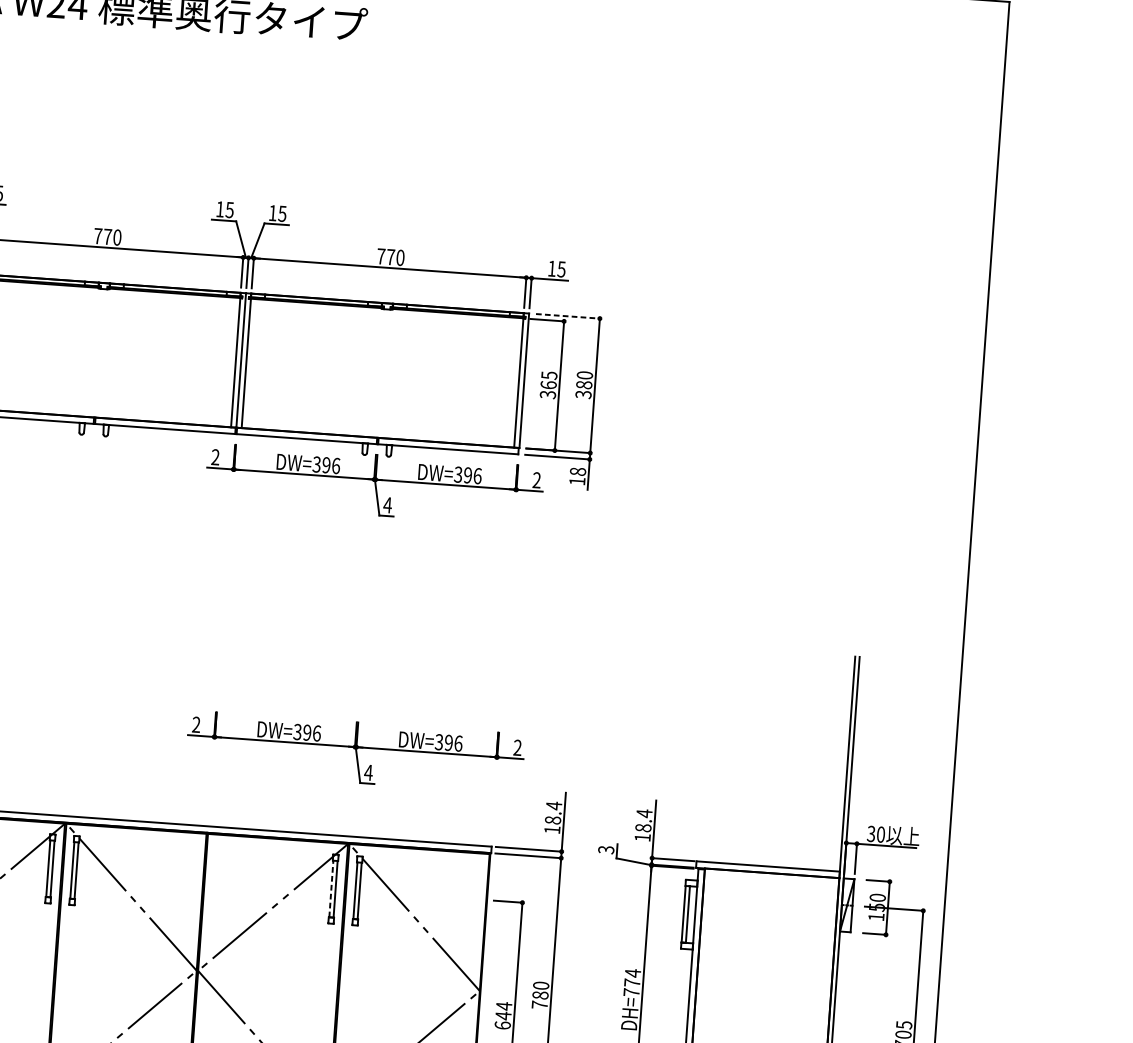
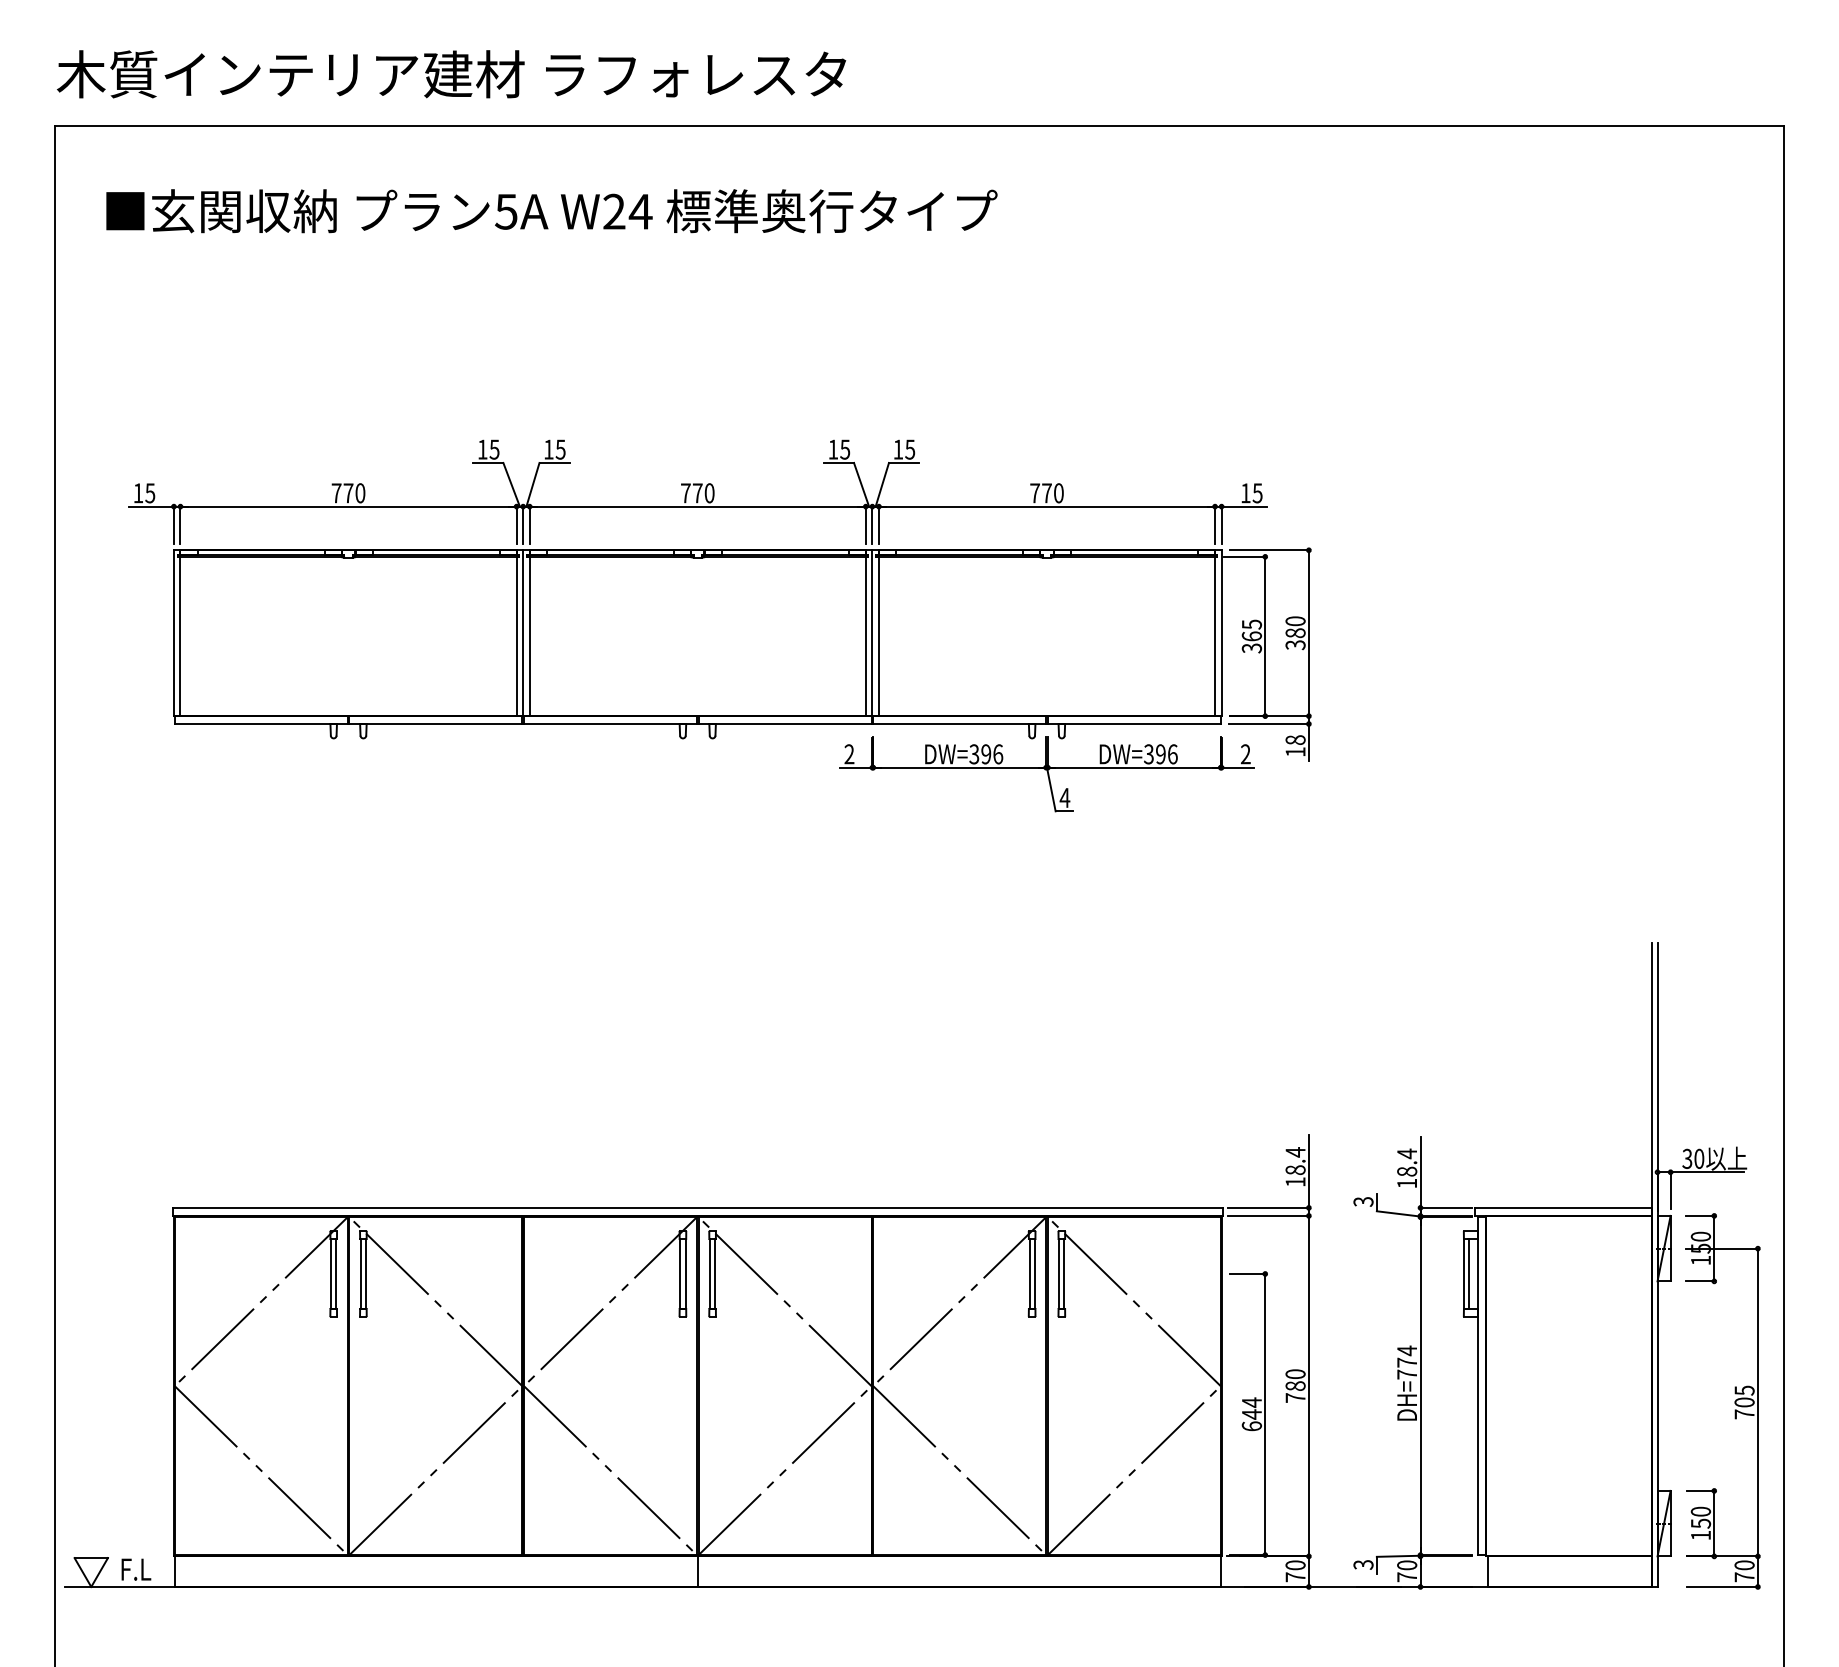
line: (567, 316) -> (1269, 550), dashed -> solid
part: (354, 752) -> (1046, 1104), removed
line: (331, 888) -> (1029, 1273), dashed -> solid

